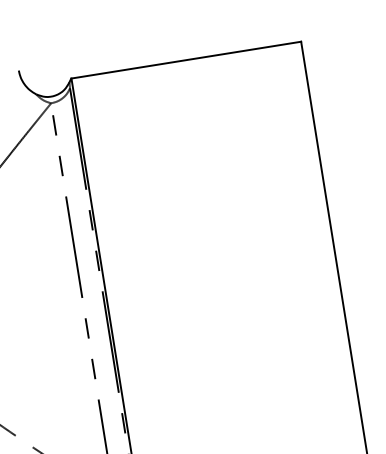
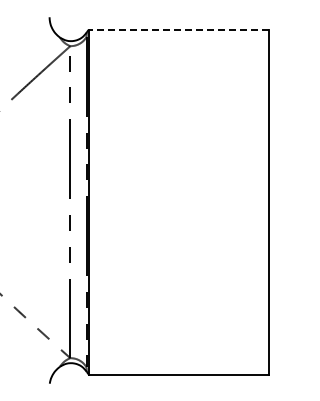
line: (185, 59) -> (178, 29), solid -> dashed

